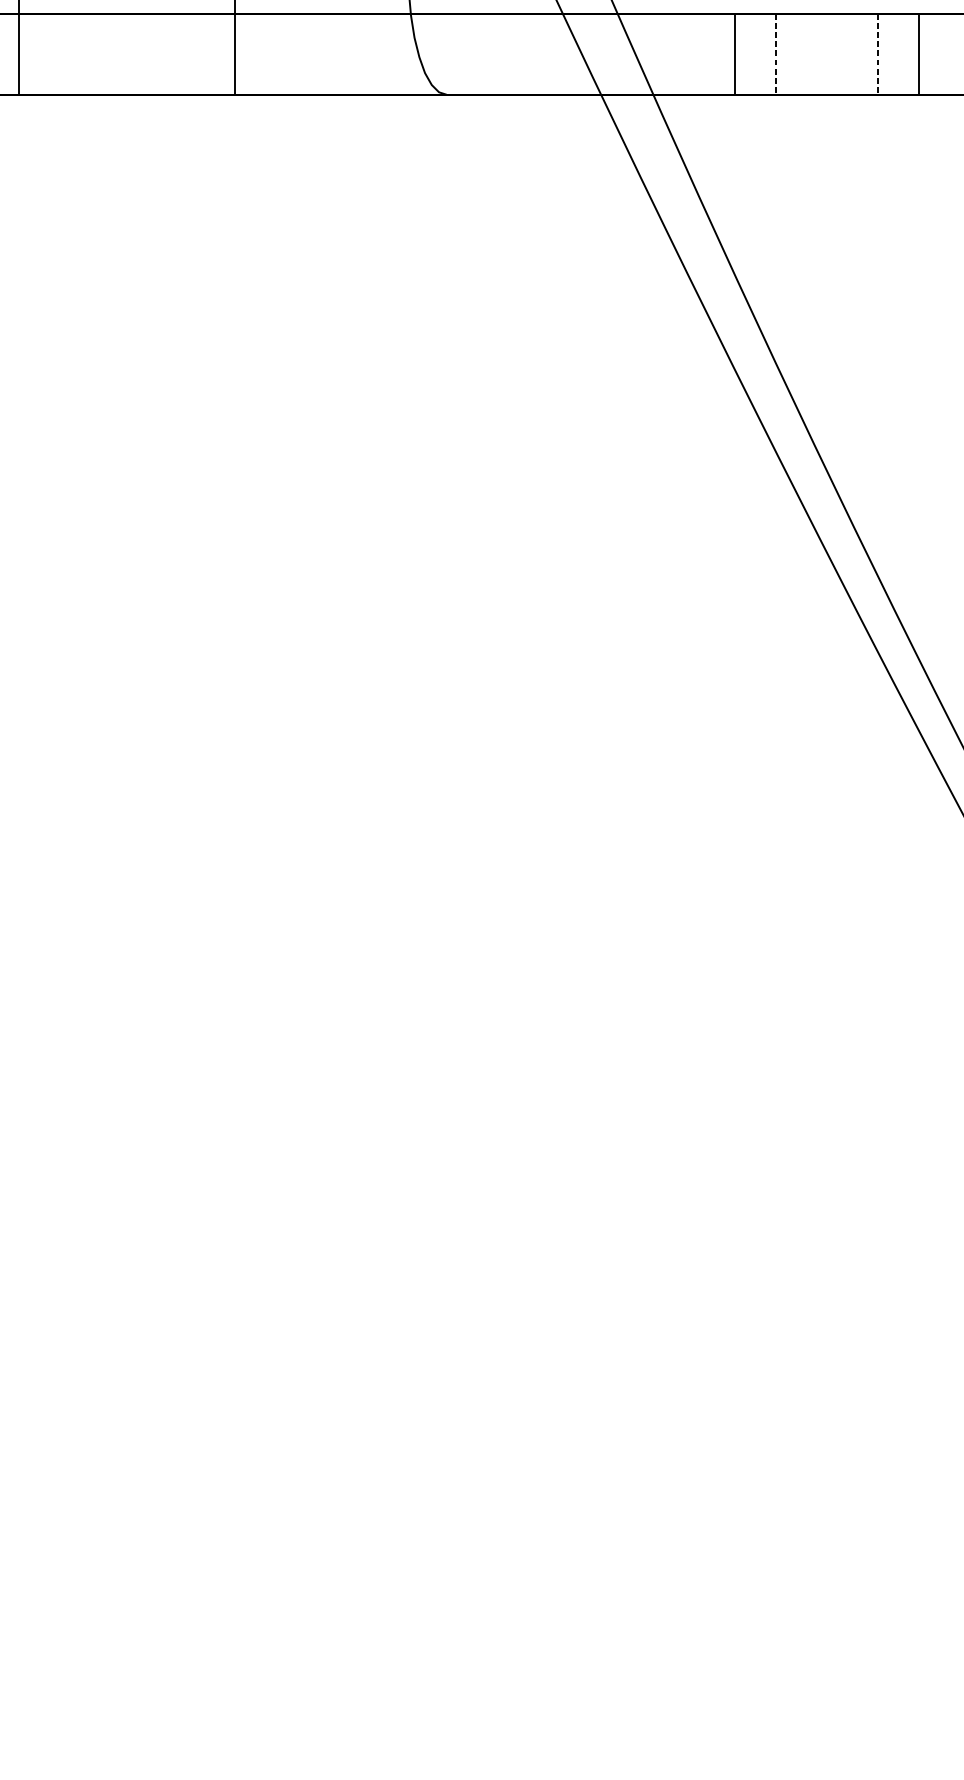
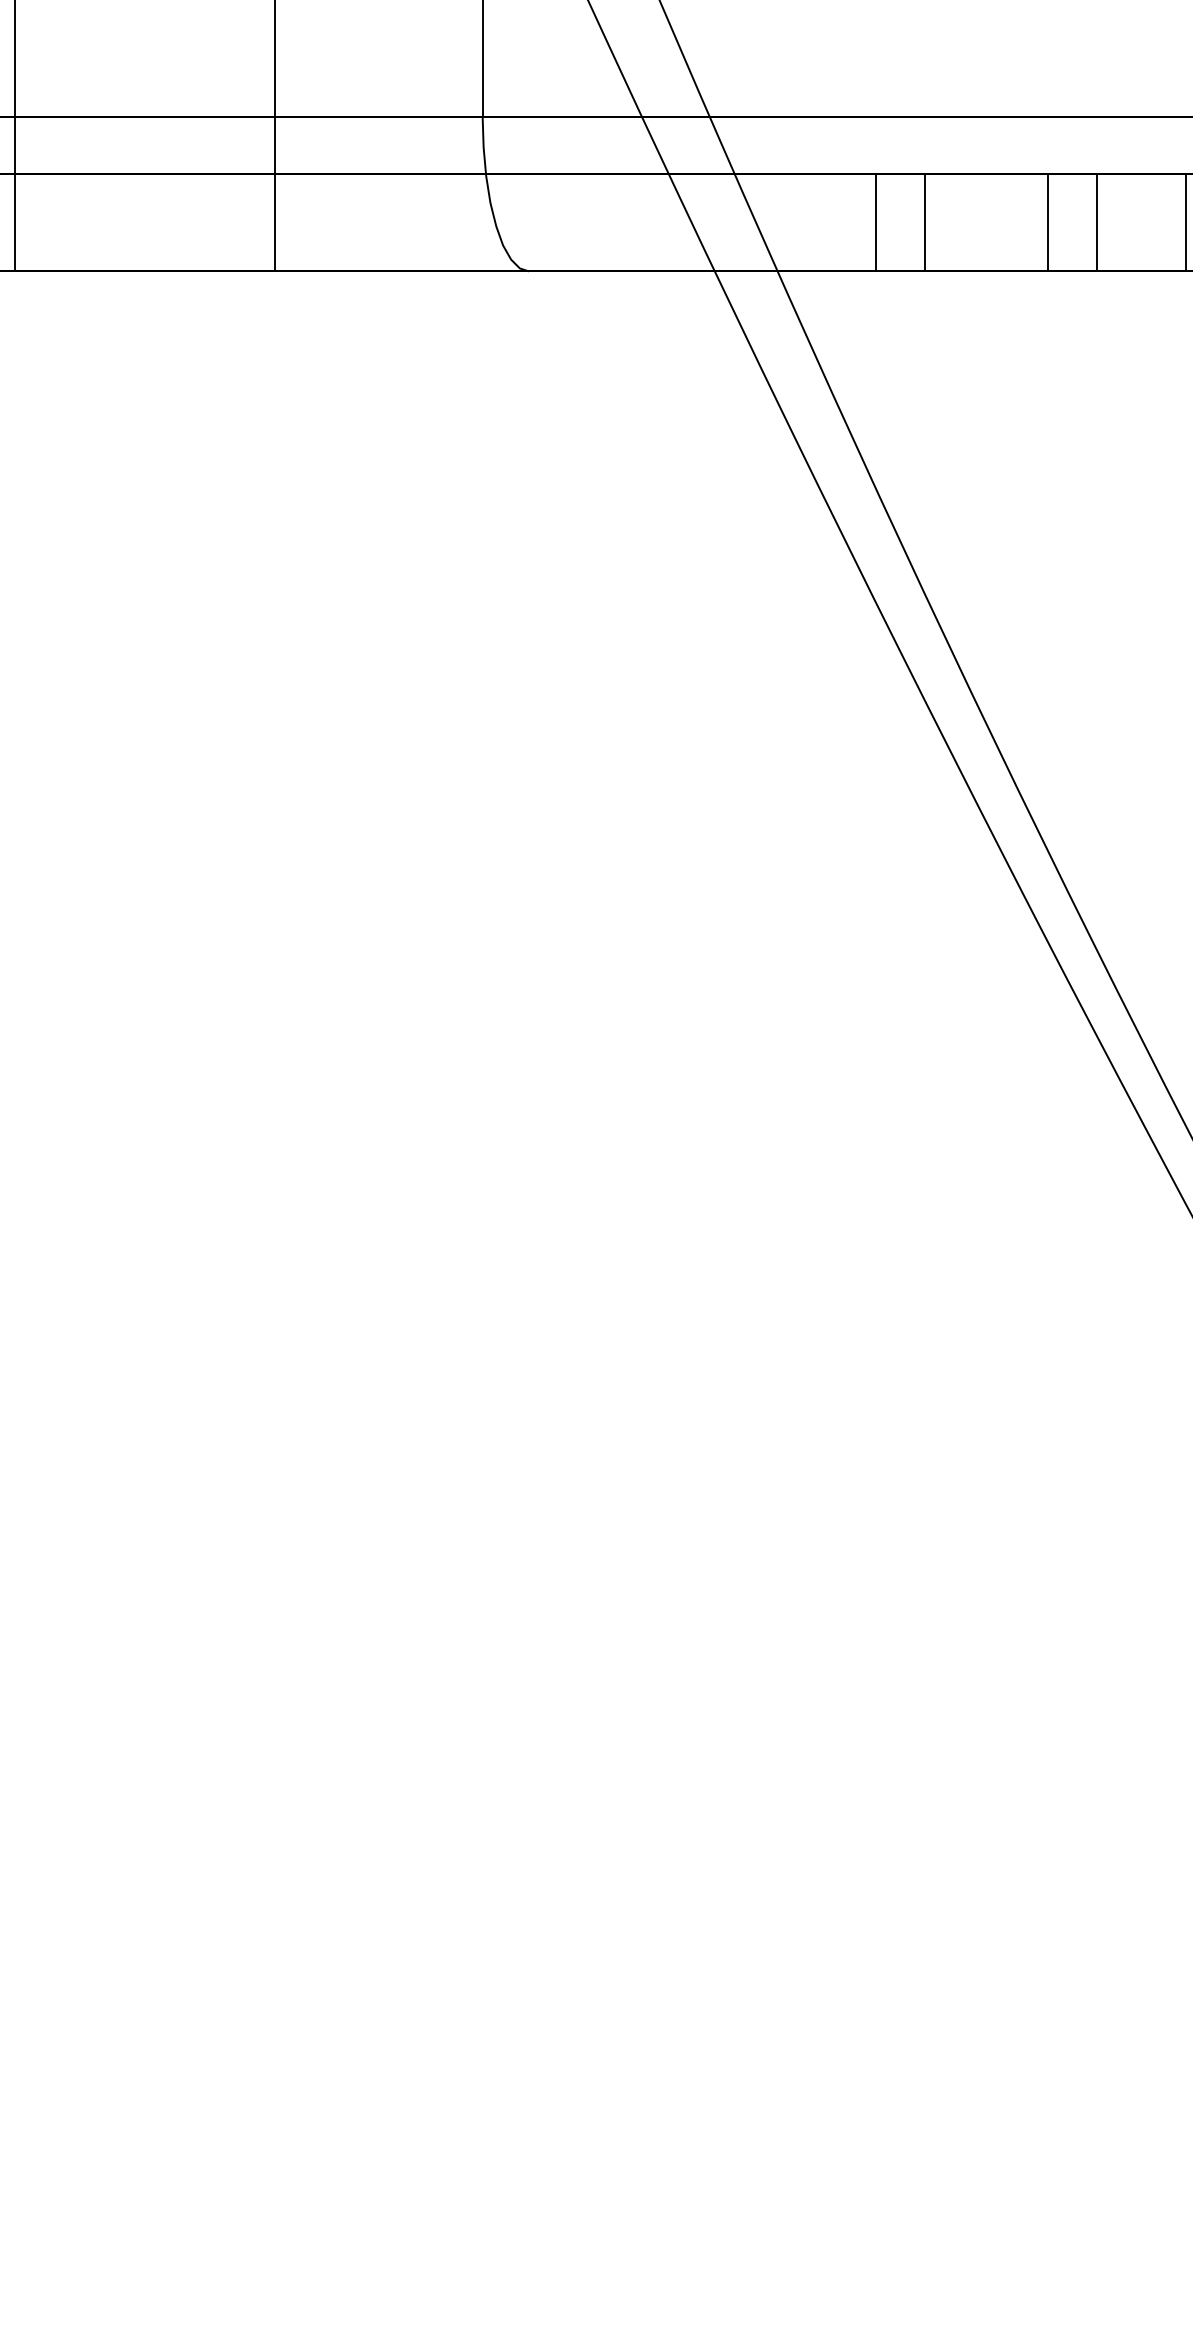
line: (775, 54) -> (924, 222), dashed -> solid
line: (878, 54) -> (1048, 222), dashed -> solid

